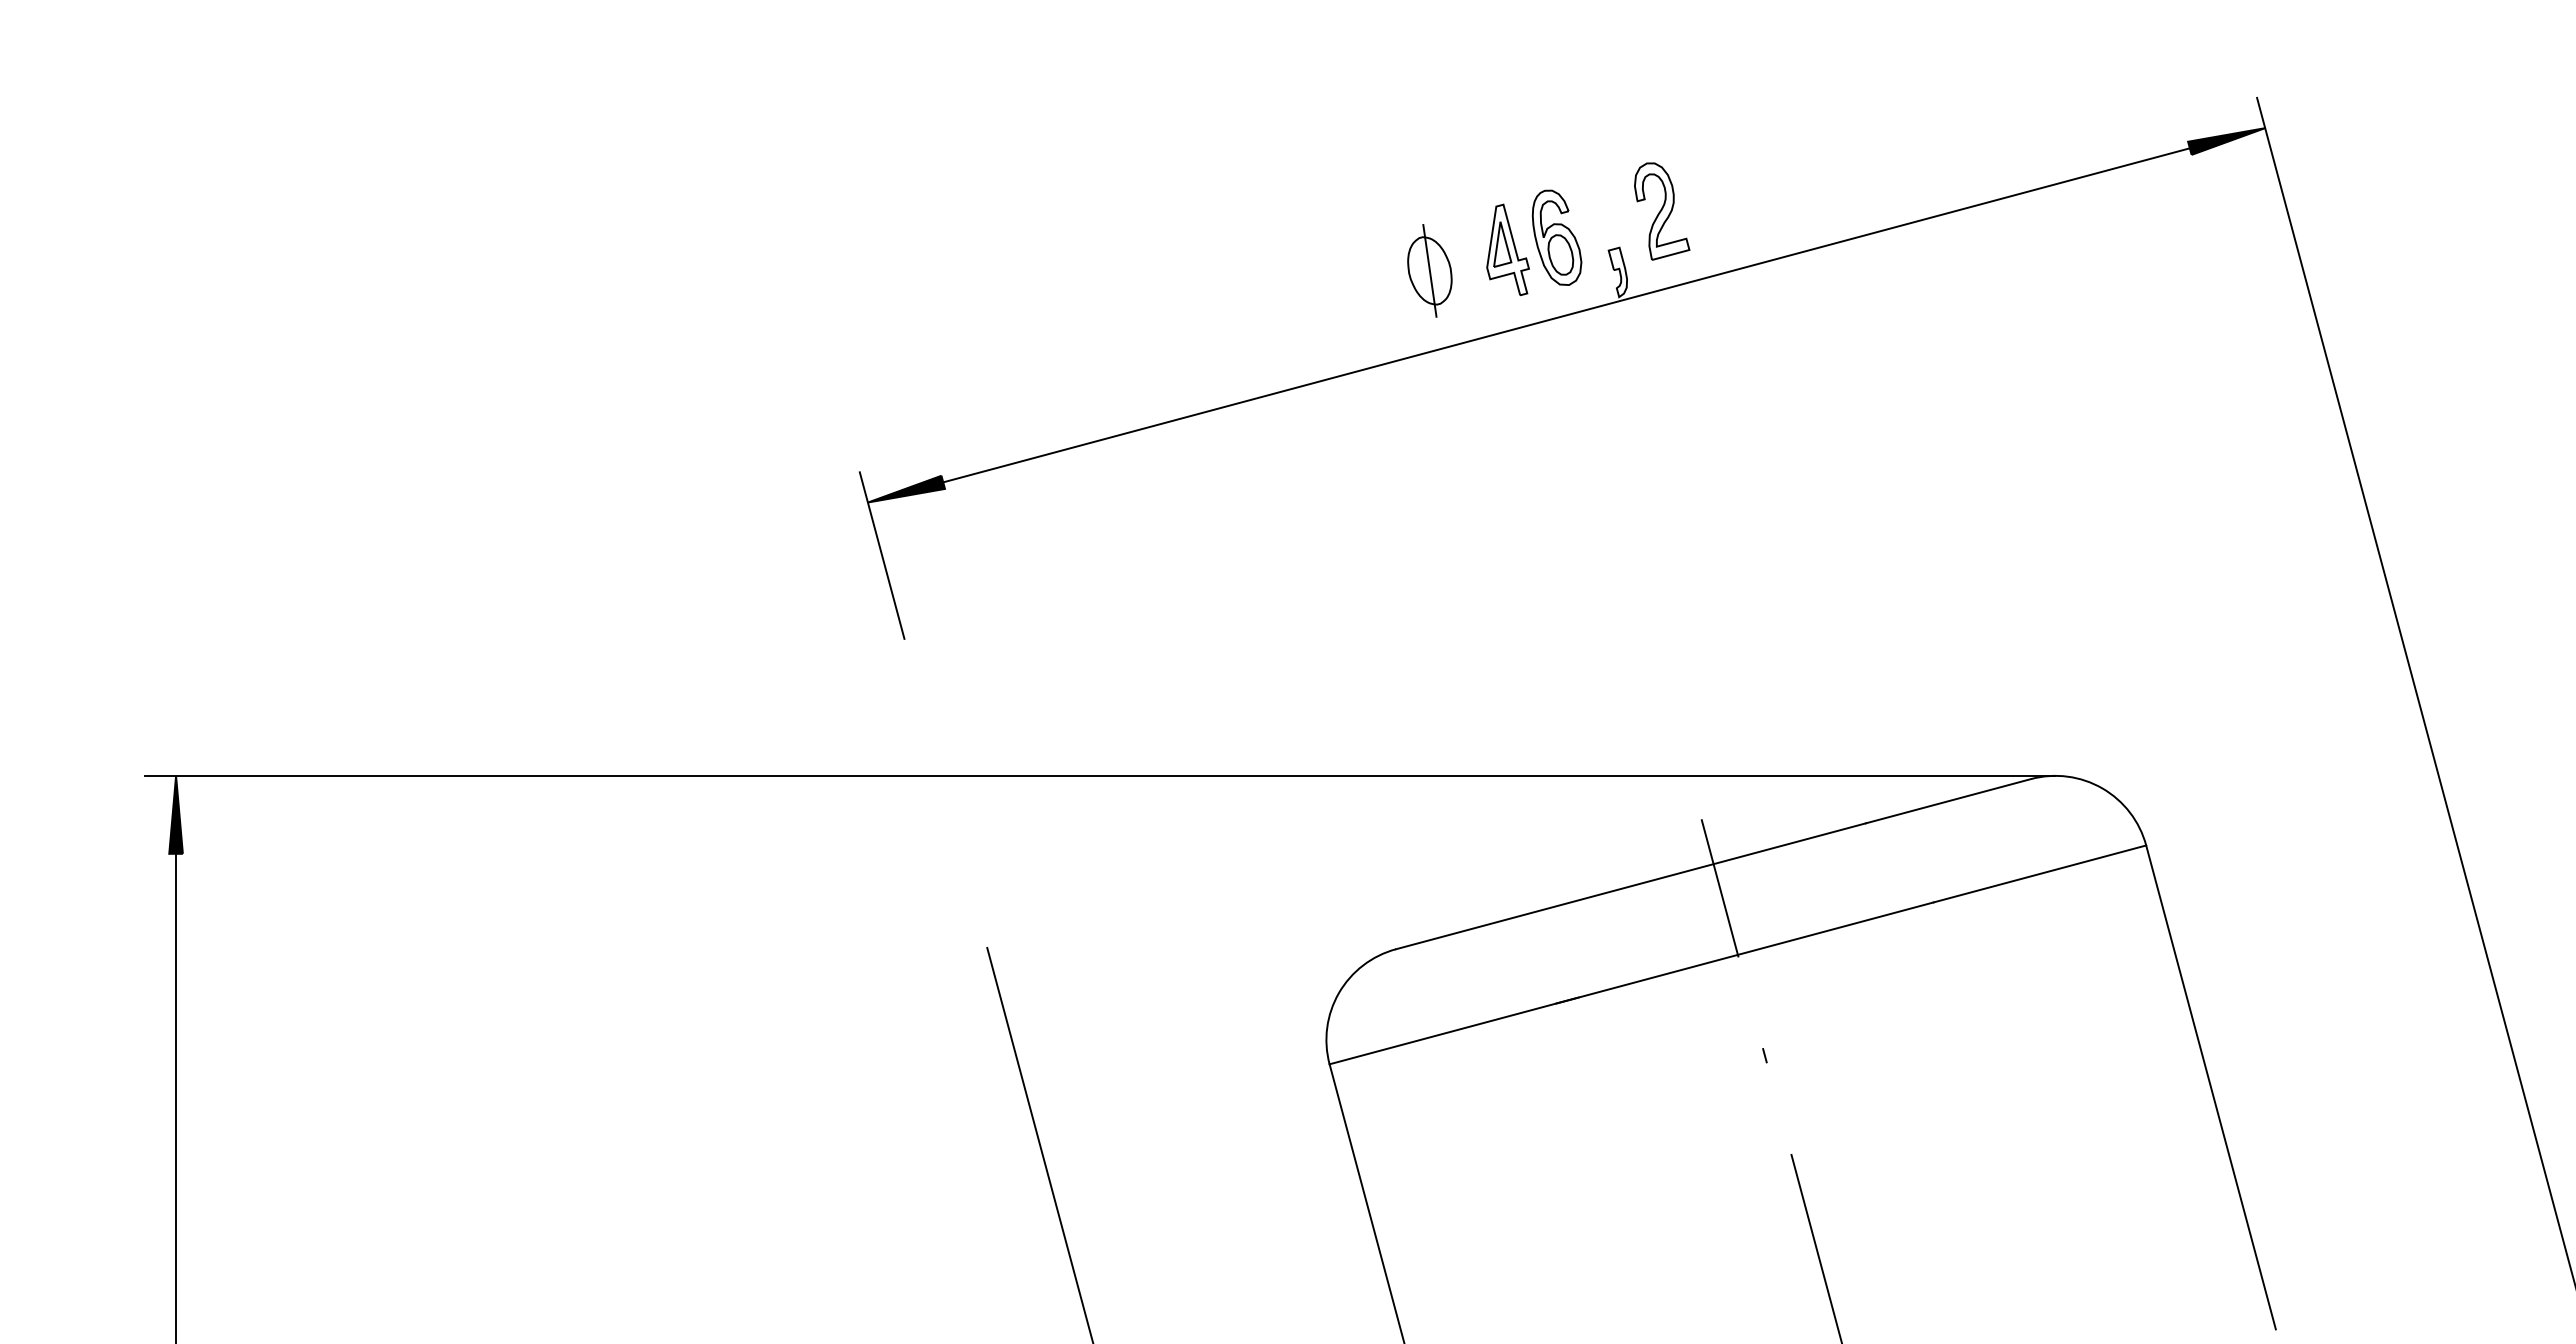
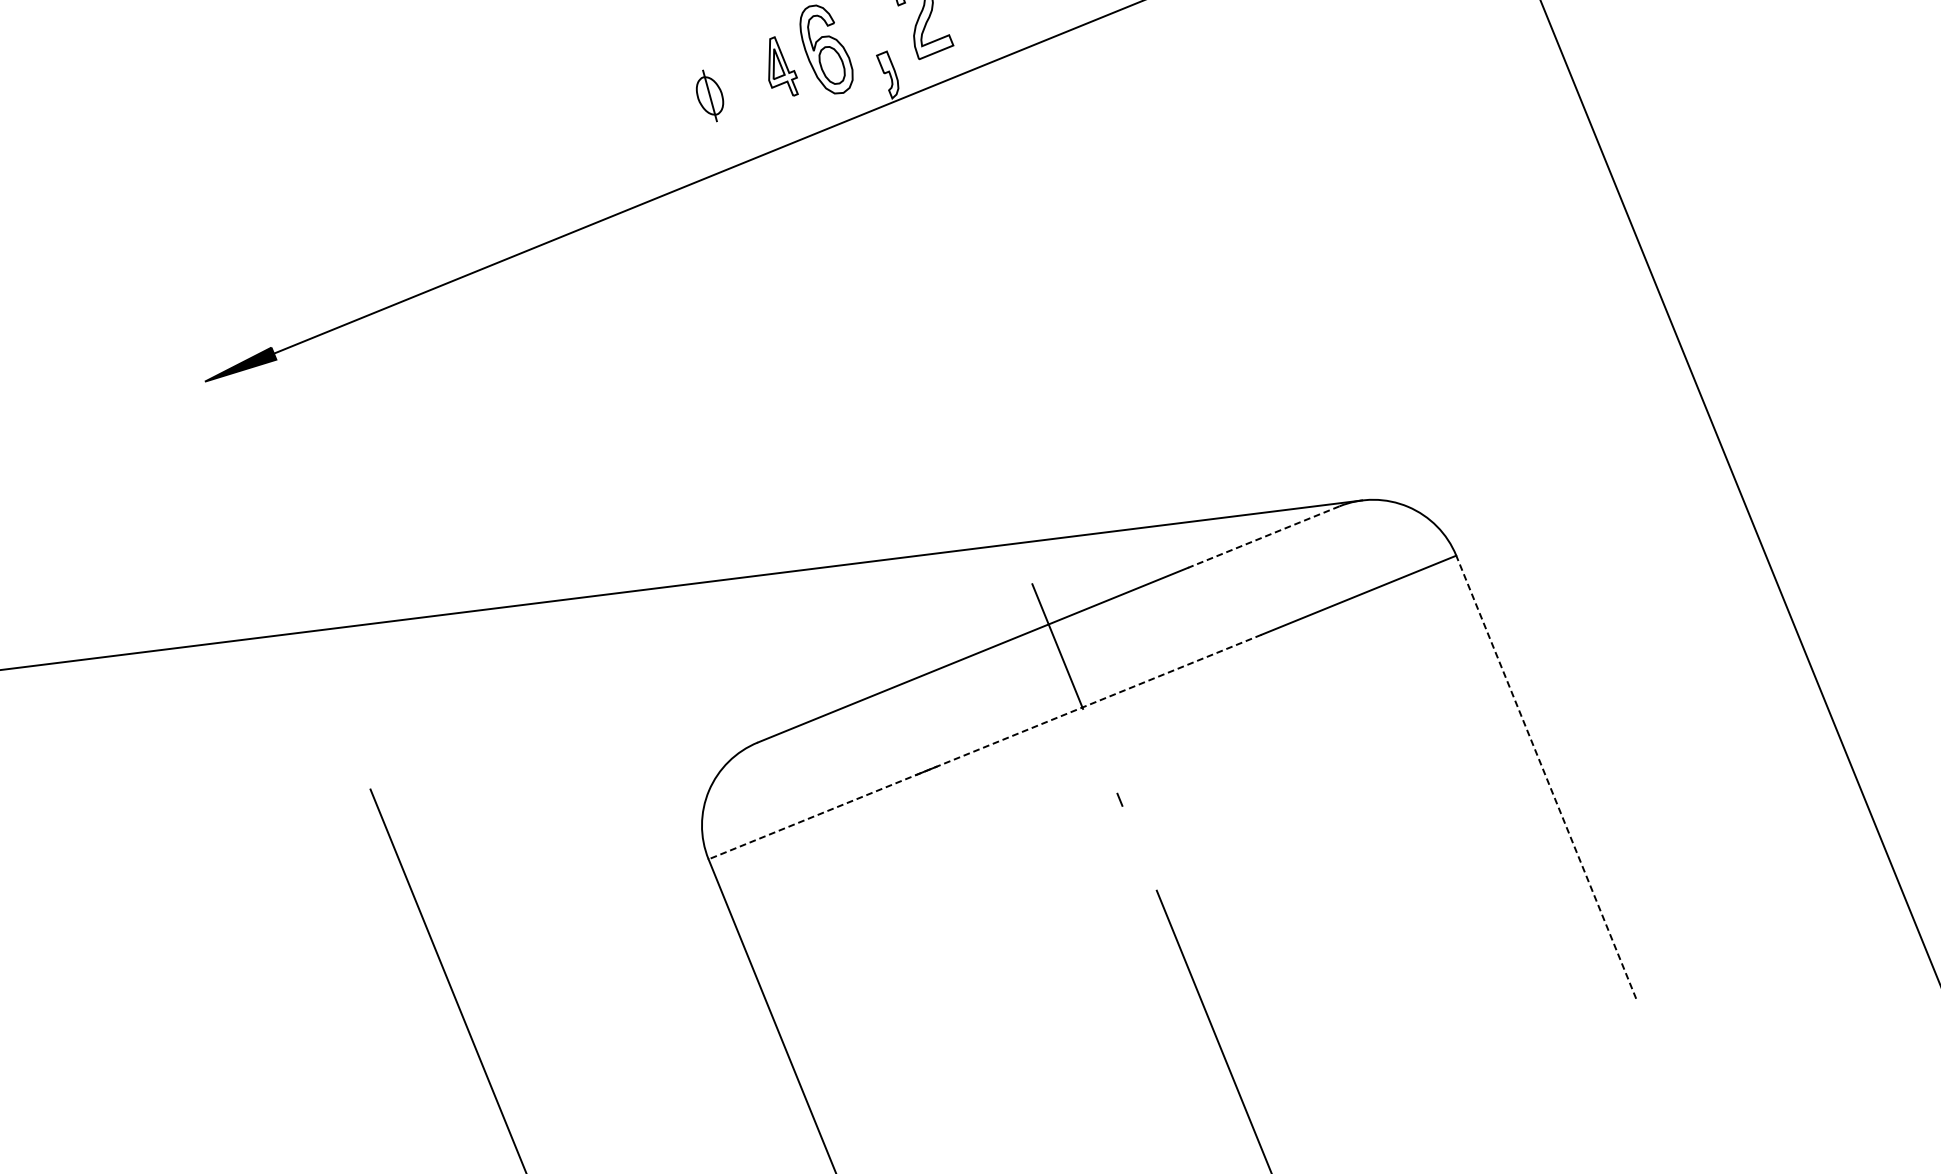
part: (1507, 249) -> (780, 66), size x0.7
part: (1429, 270) -> (709, 95), size x0.6
line: (881, 555) -> (224, 430), removed
line: (1948, 801) -> (1263, 537), solid -> dashed
line: (1631, 983) -> (985, 747), solid -> dashed
line: (2210, 1086) -> (1545, 776), solid -> dashed

